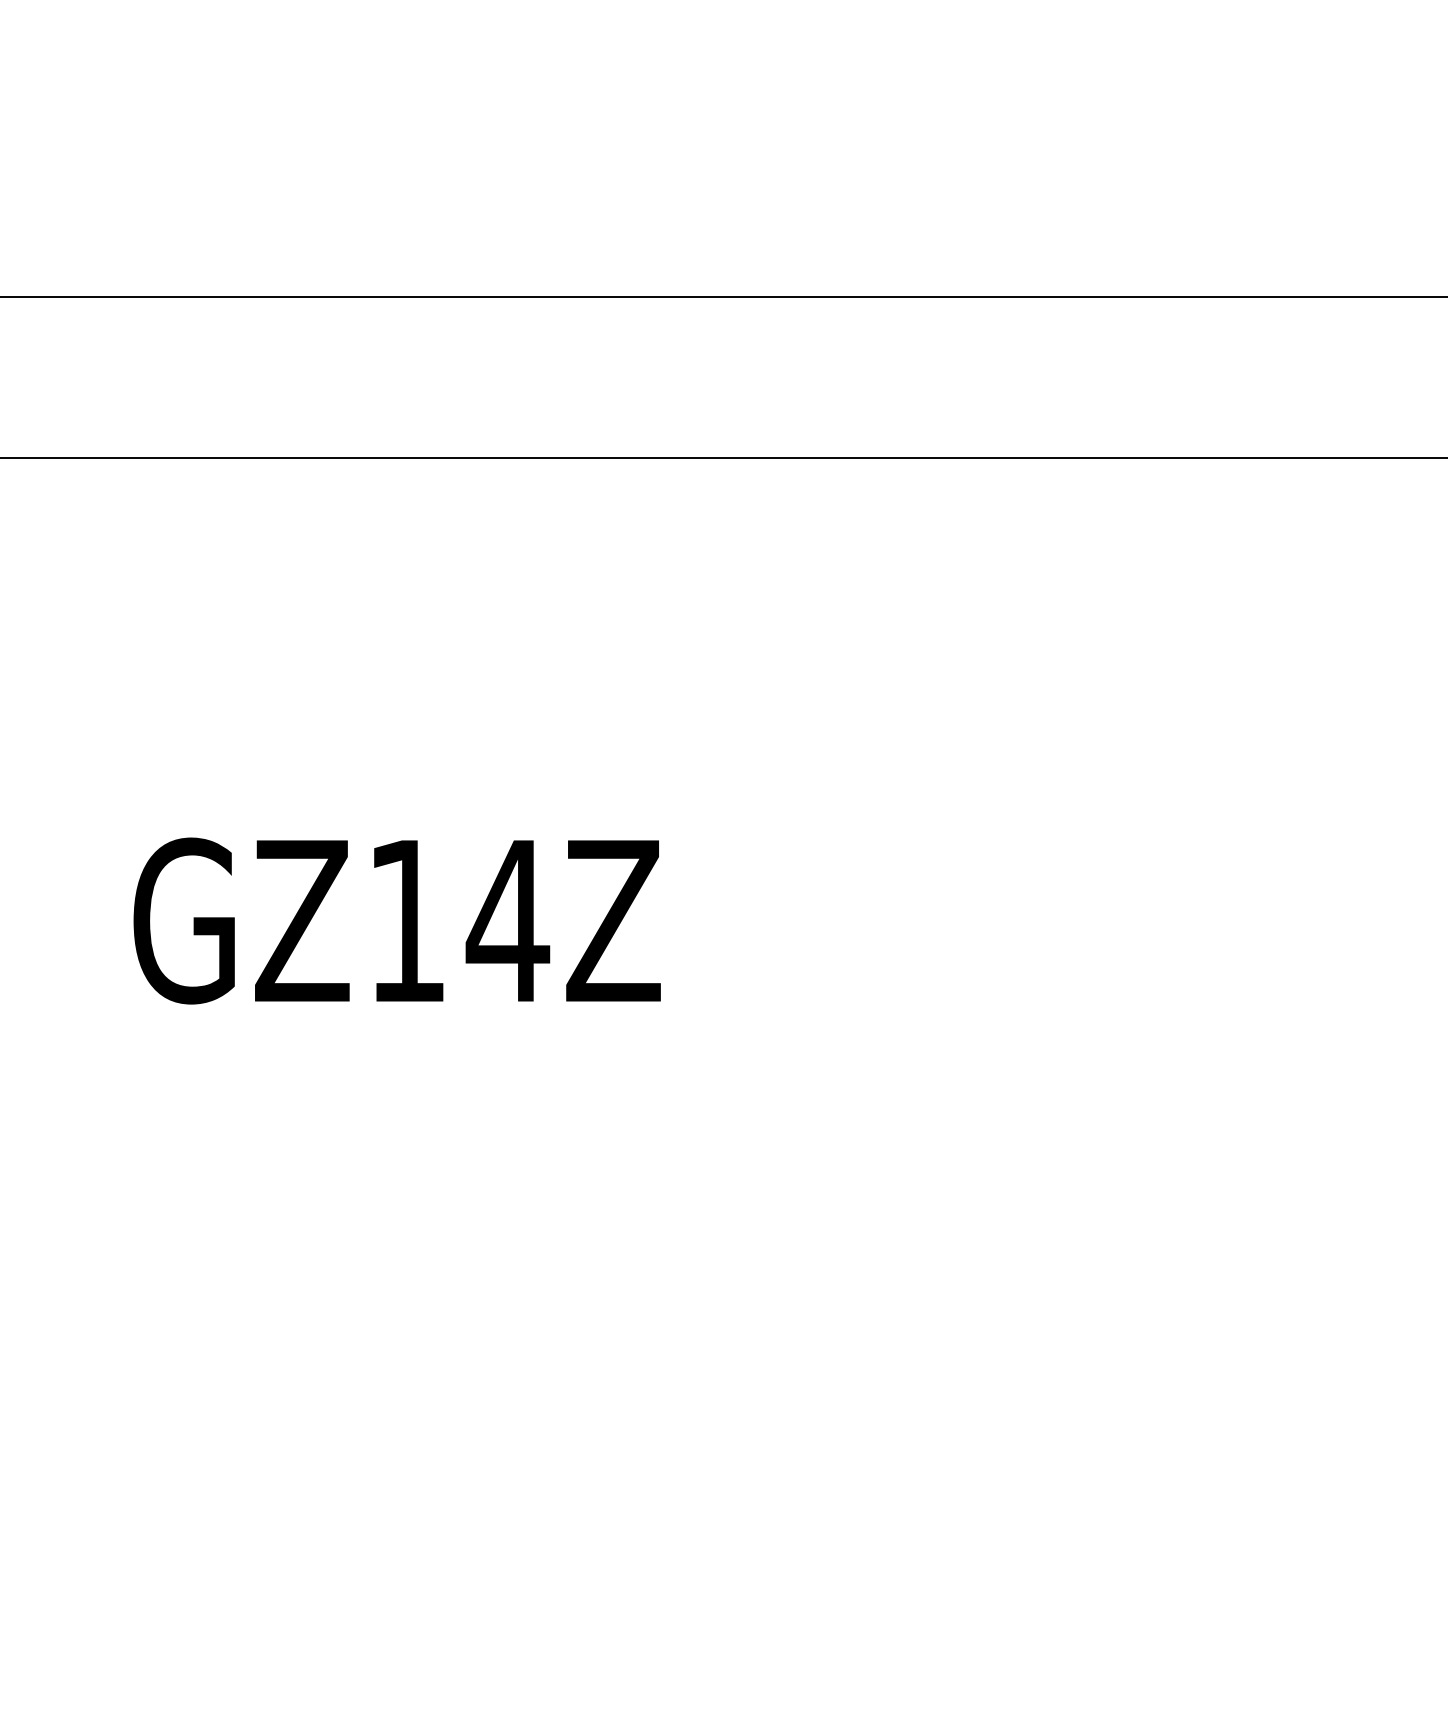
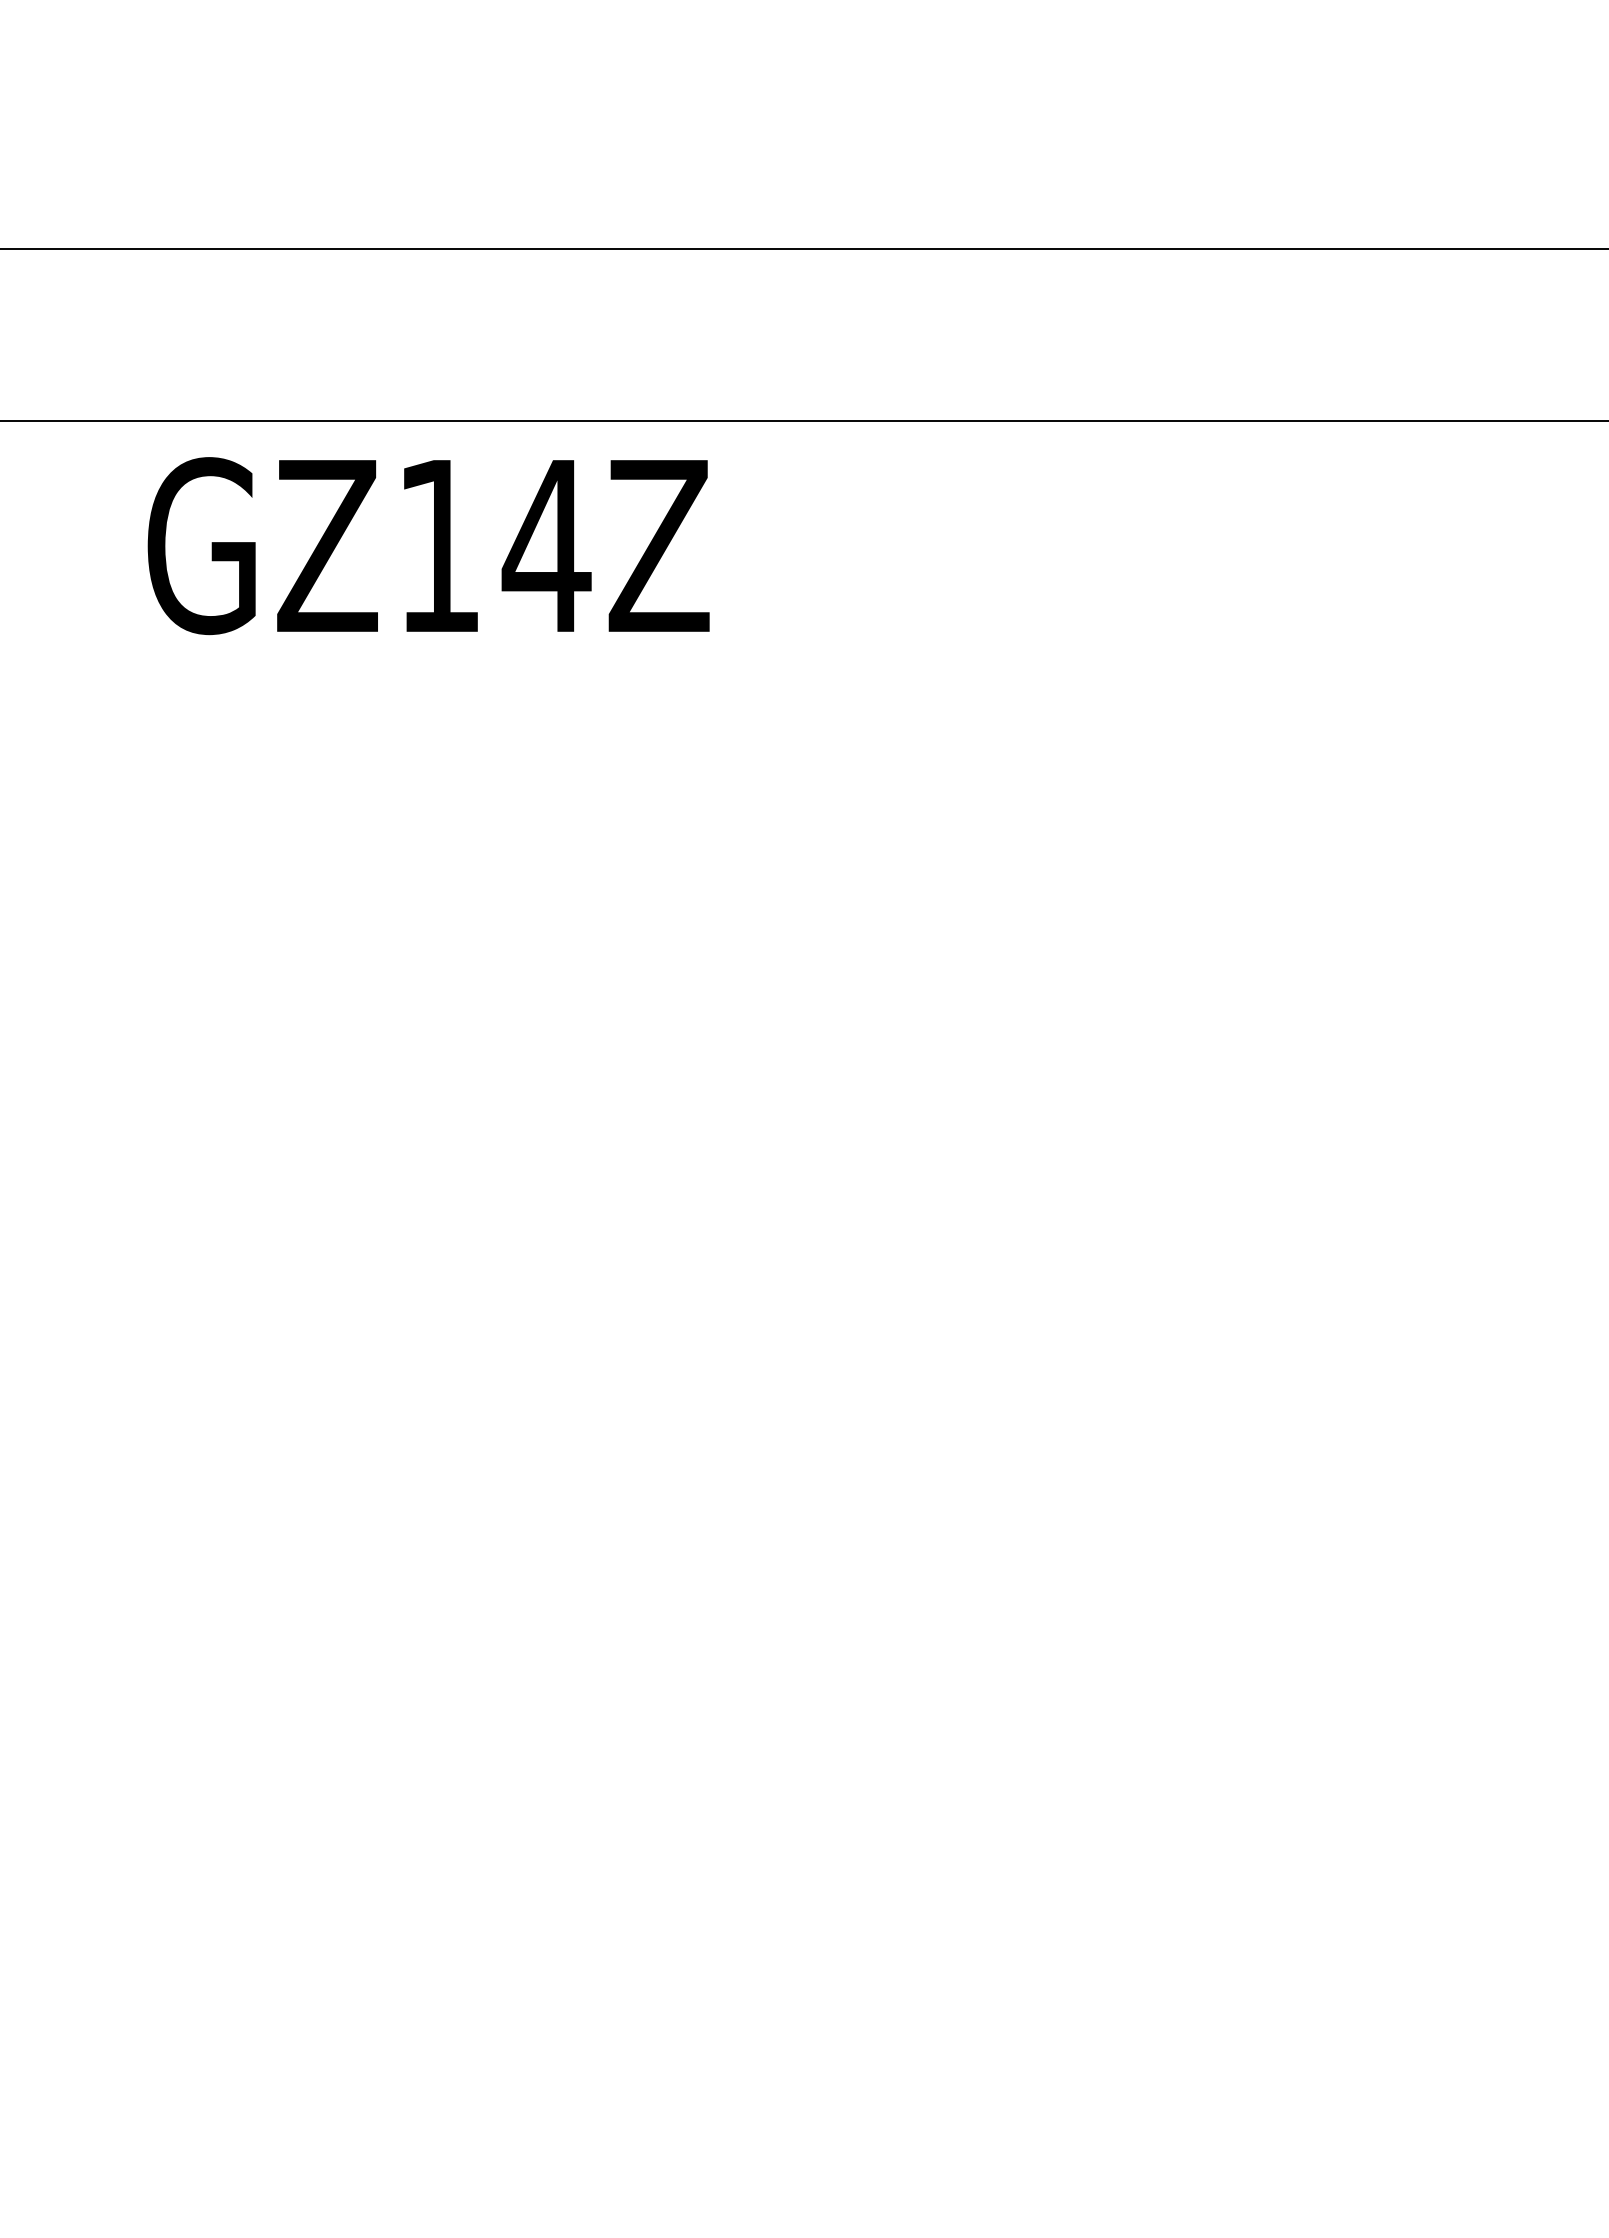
text: (397, 921) -> (428, 546), moved

